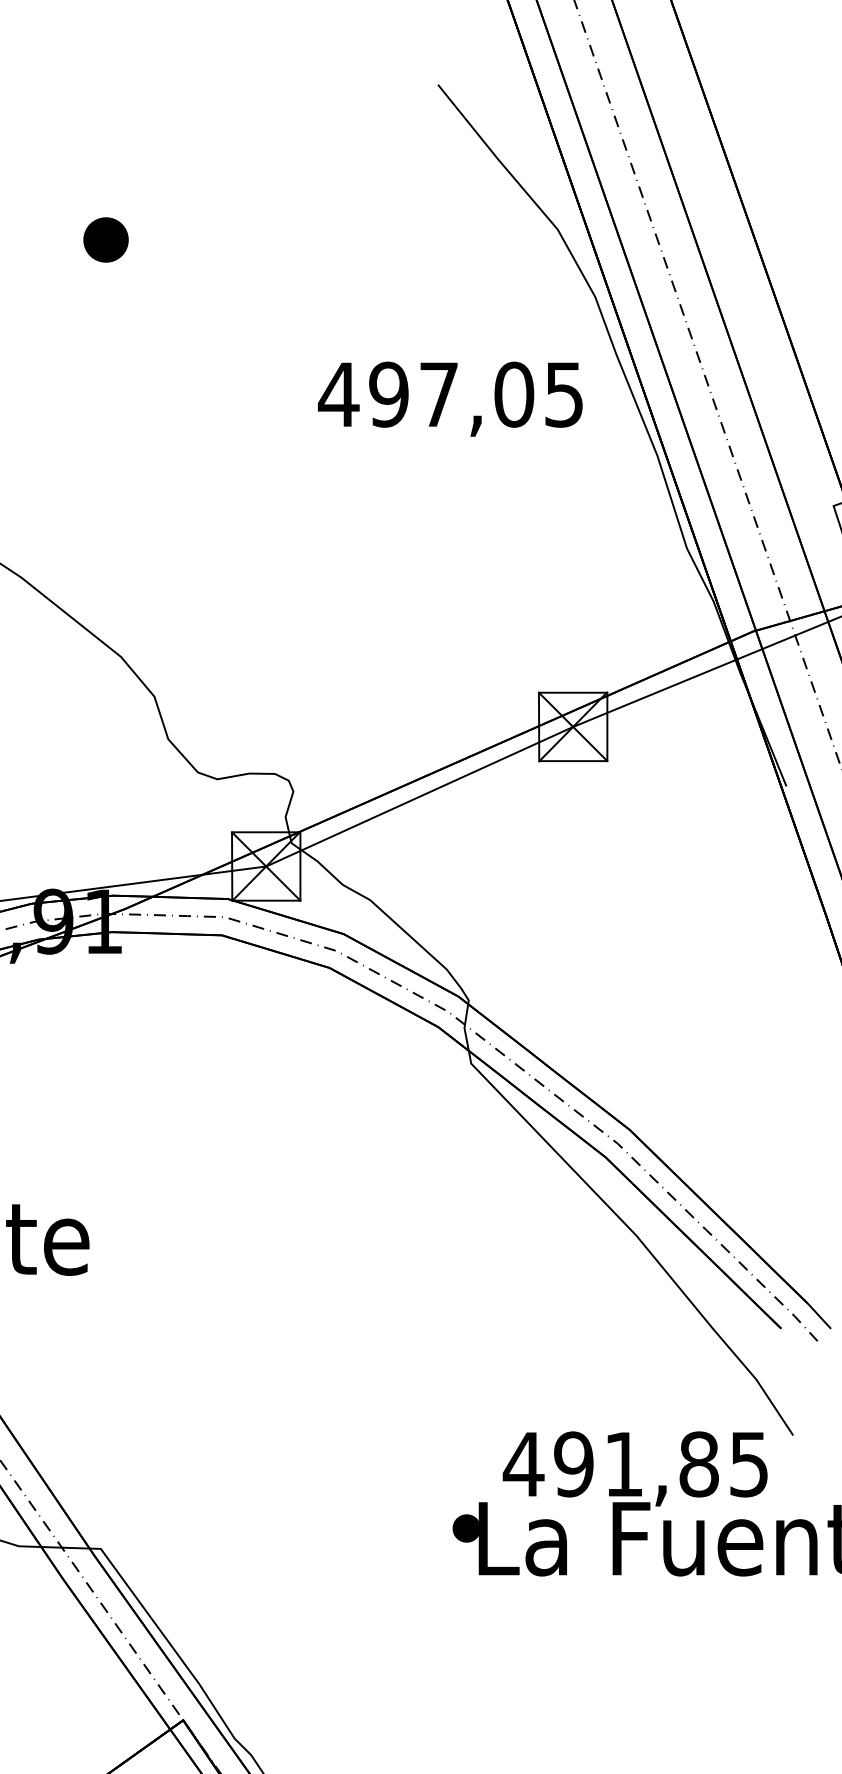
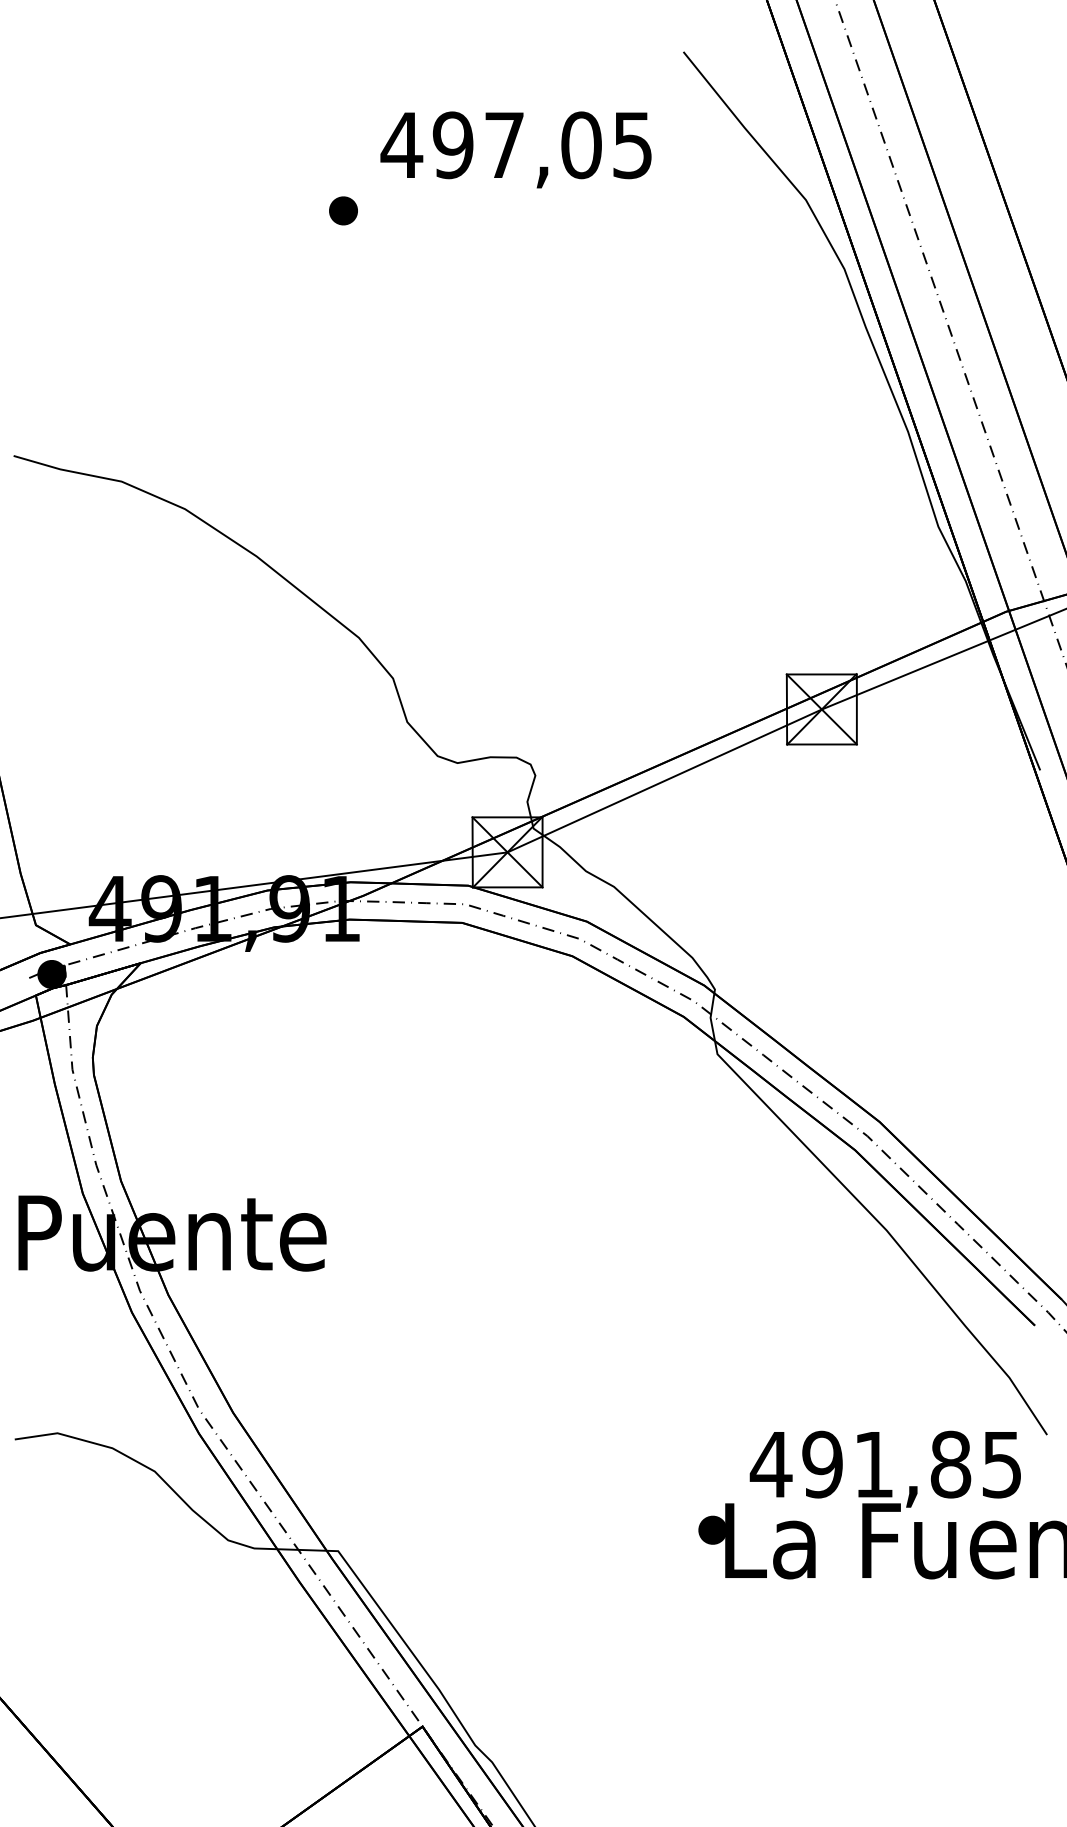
part: (106, 239) -> (343, 210), size x0.62
text: (449, 398) -> (515, 149), moved

